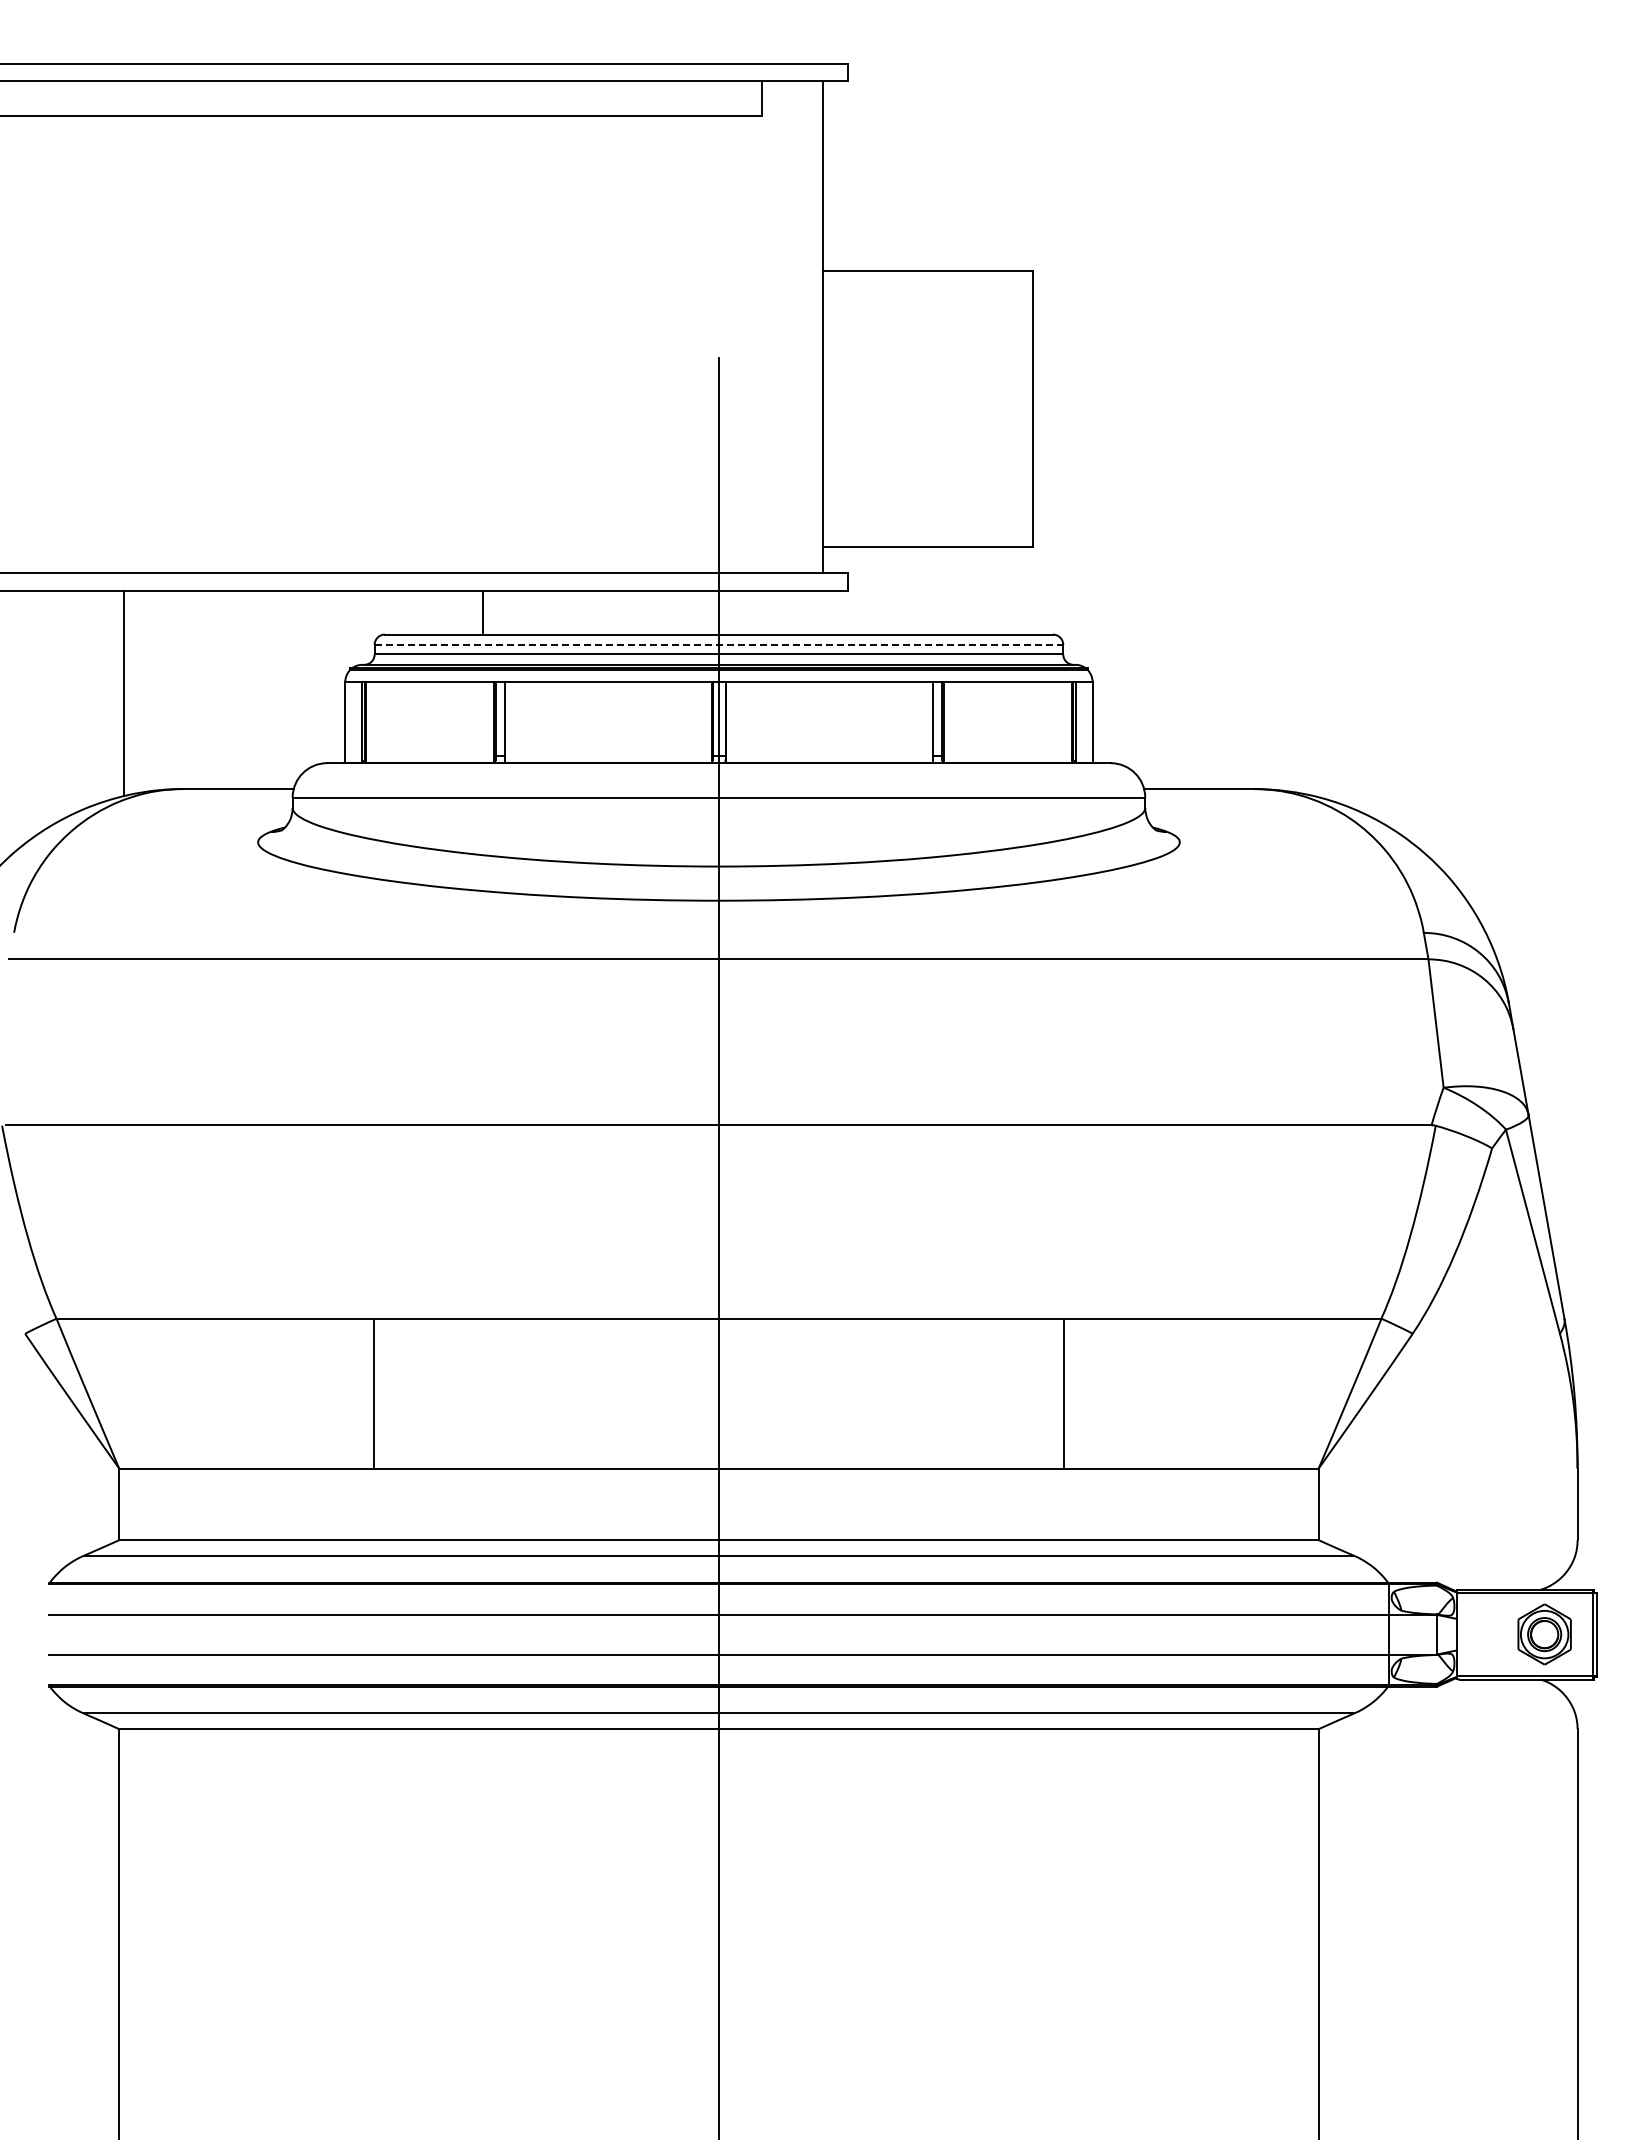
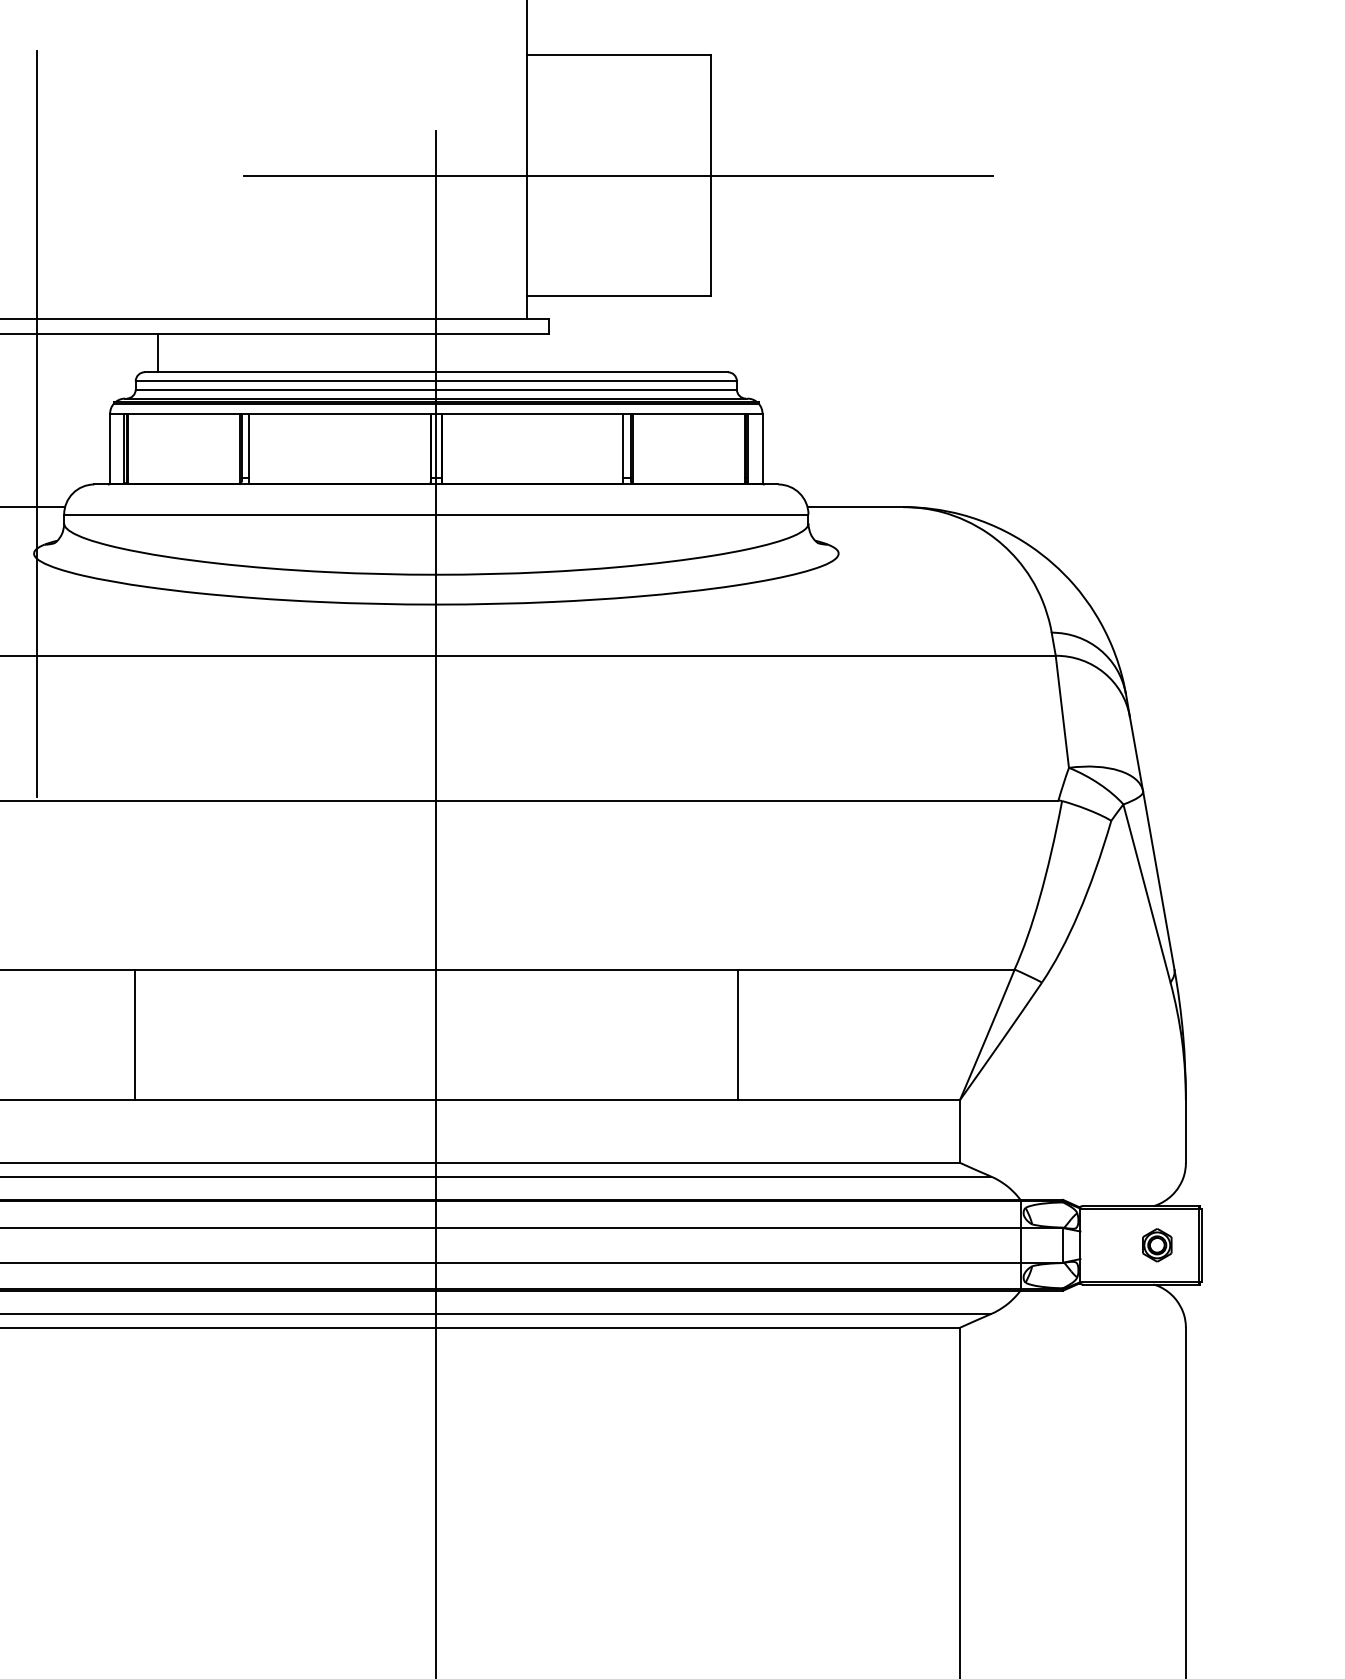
line: (927, 409) -> (618, 175), added
line: (482, 612) -> (157, 352), moved
line: (719, 644) -> (436, 380), dashed -> solid
line: (261, 693) -> (36, 423), added
part: (1544, 1634) -> (1157, 1245), size x0.62

